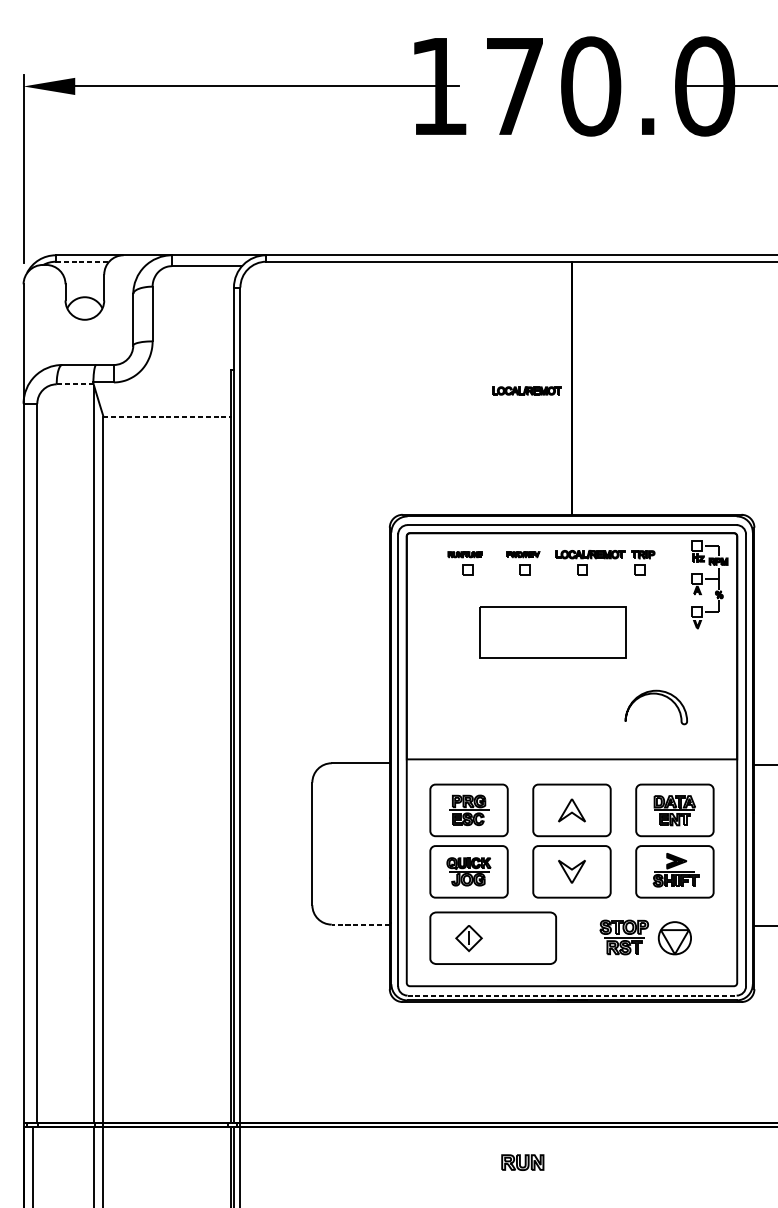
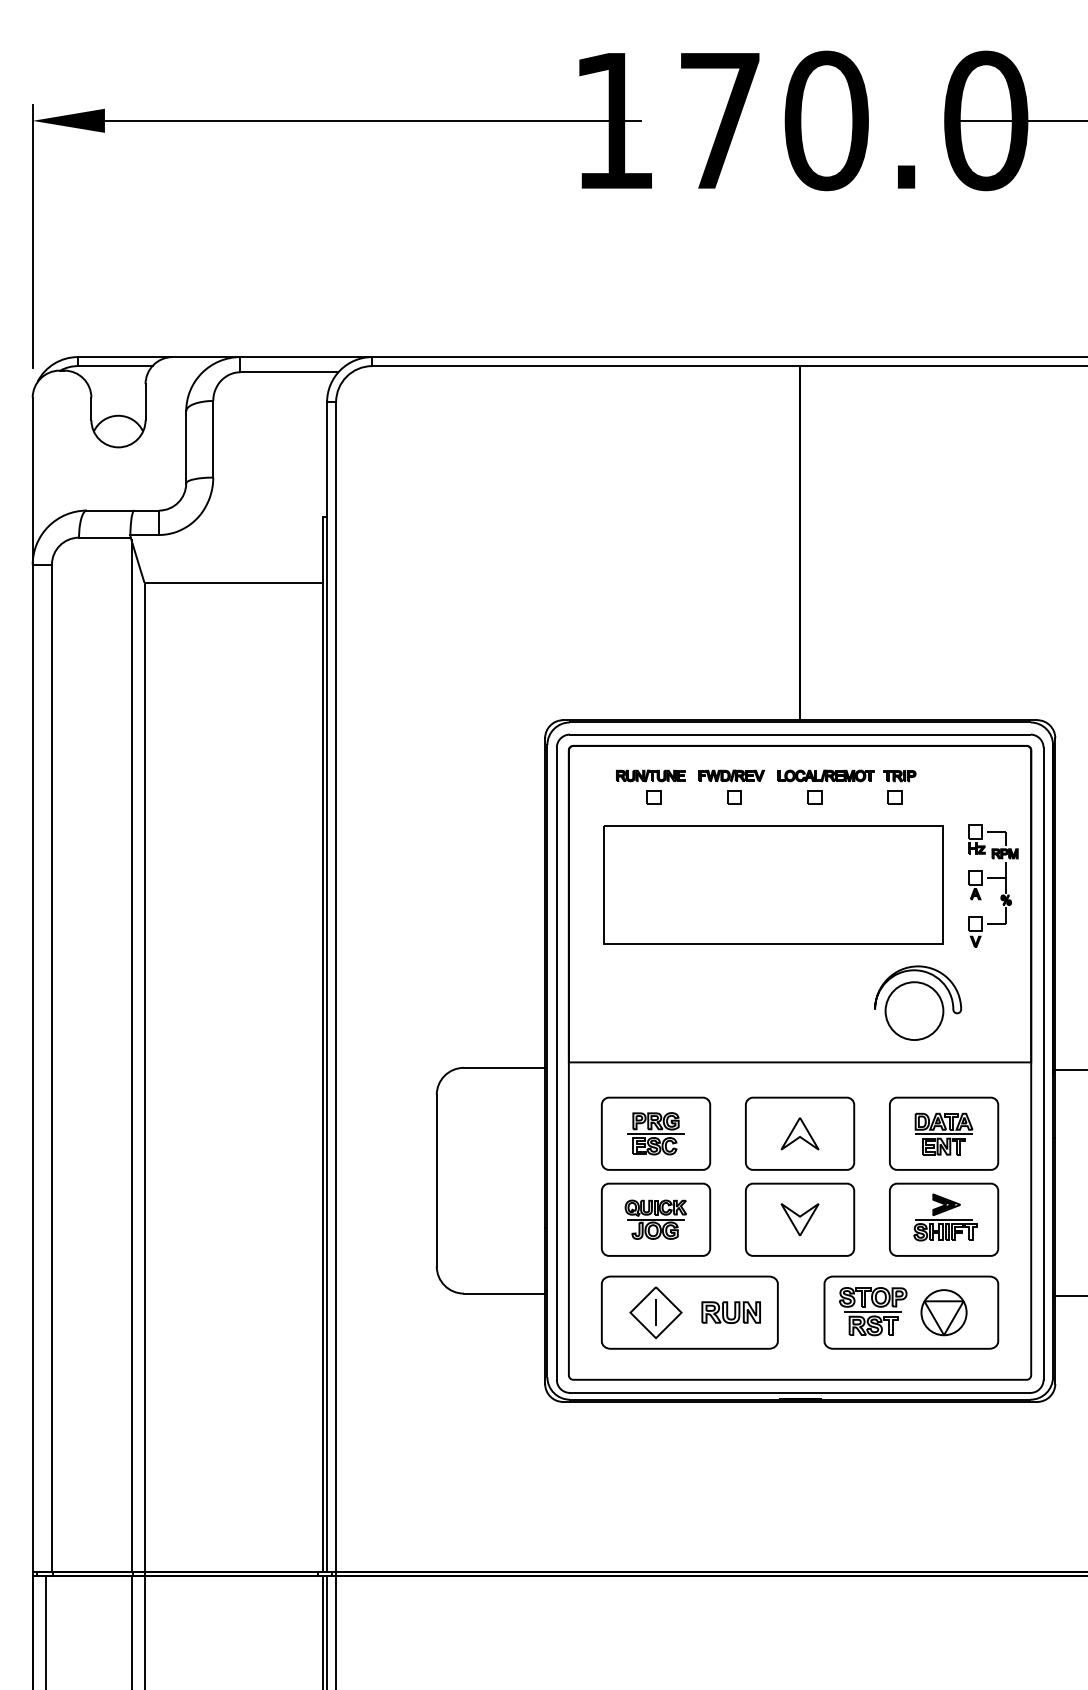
line: (82, 262) -> (115, 366), dashed -> solid
line: (74, 384) -> (104, 537), dashed -> solid
part: (526, 390) -> (736, 546), removed
line: (167, 416) -> (234, 582), dashed -> solid
part: (465, 554) -> (650, 775), size x1.43
part: (523, 554) -> (731, 775), size x1.43
part: (710, 579) -> (993, 878), moved
part: (553, 632) -> (773, 884), size x1.67
part: (653, 722) -> (914, 1010), added
line: (360, 924) -> (504, 1293), dashed -> solid
part: (468, 938) -> (655, 1312), size x1.43
part: (651, 938) -> (911, 1312), added
line: (572, 995) -> (800, 1392), dashed -> solid
part: (522, 1162) -> (730, 1312), moved

